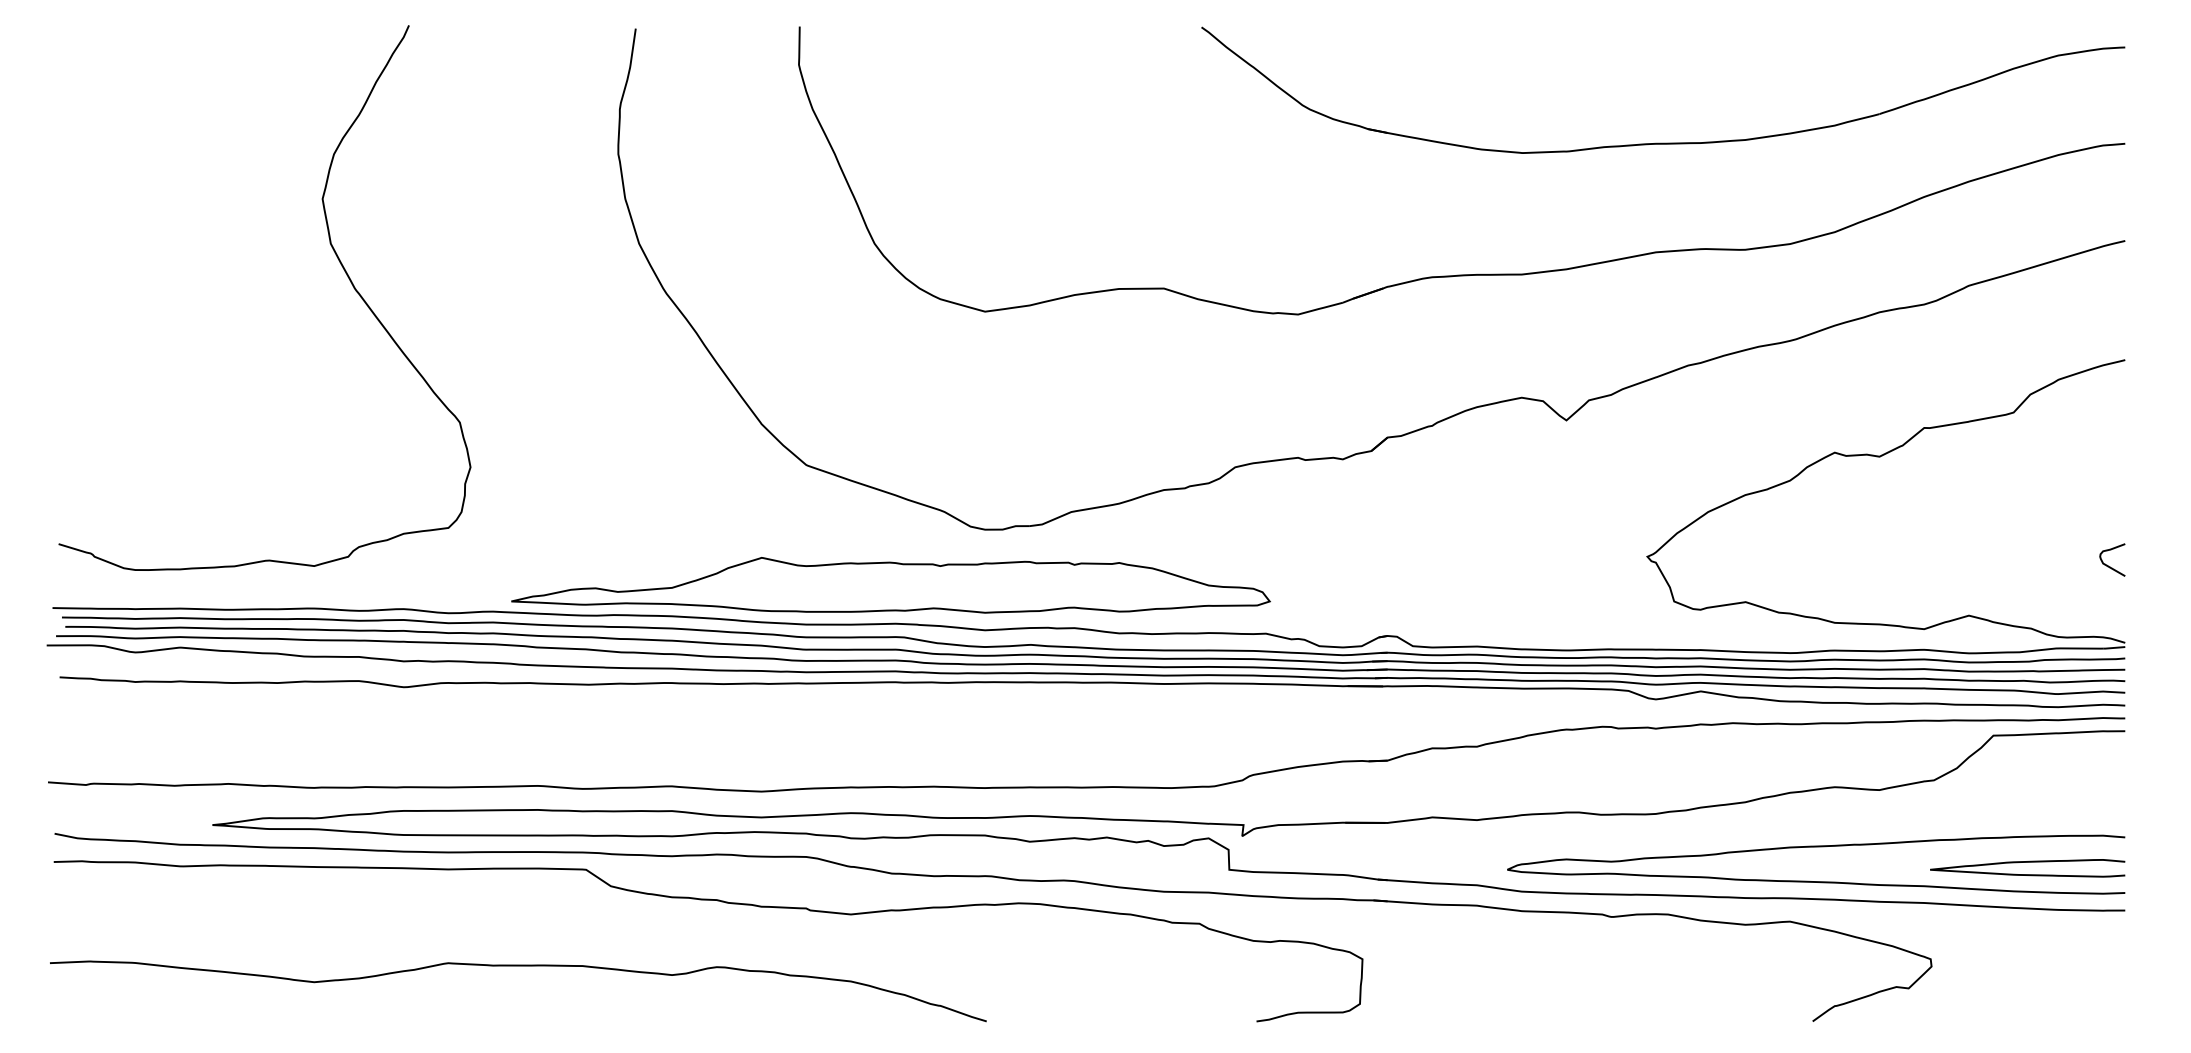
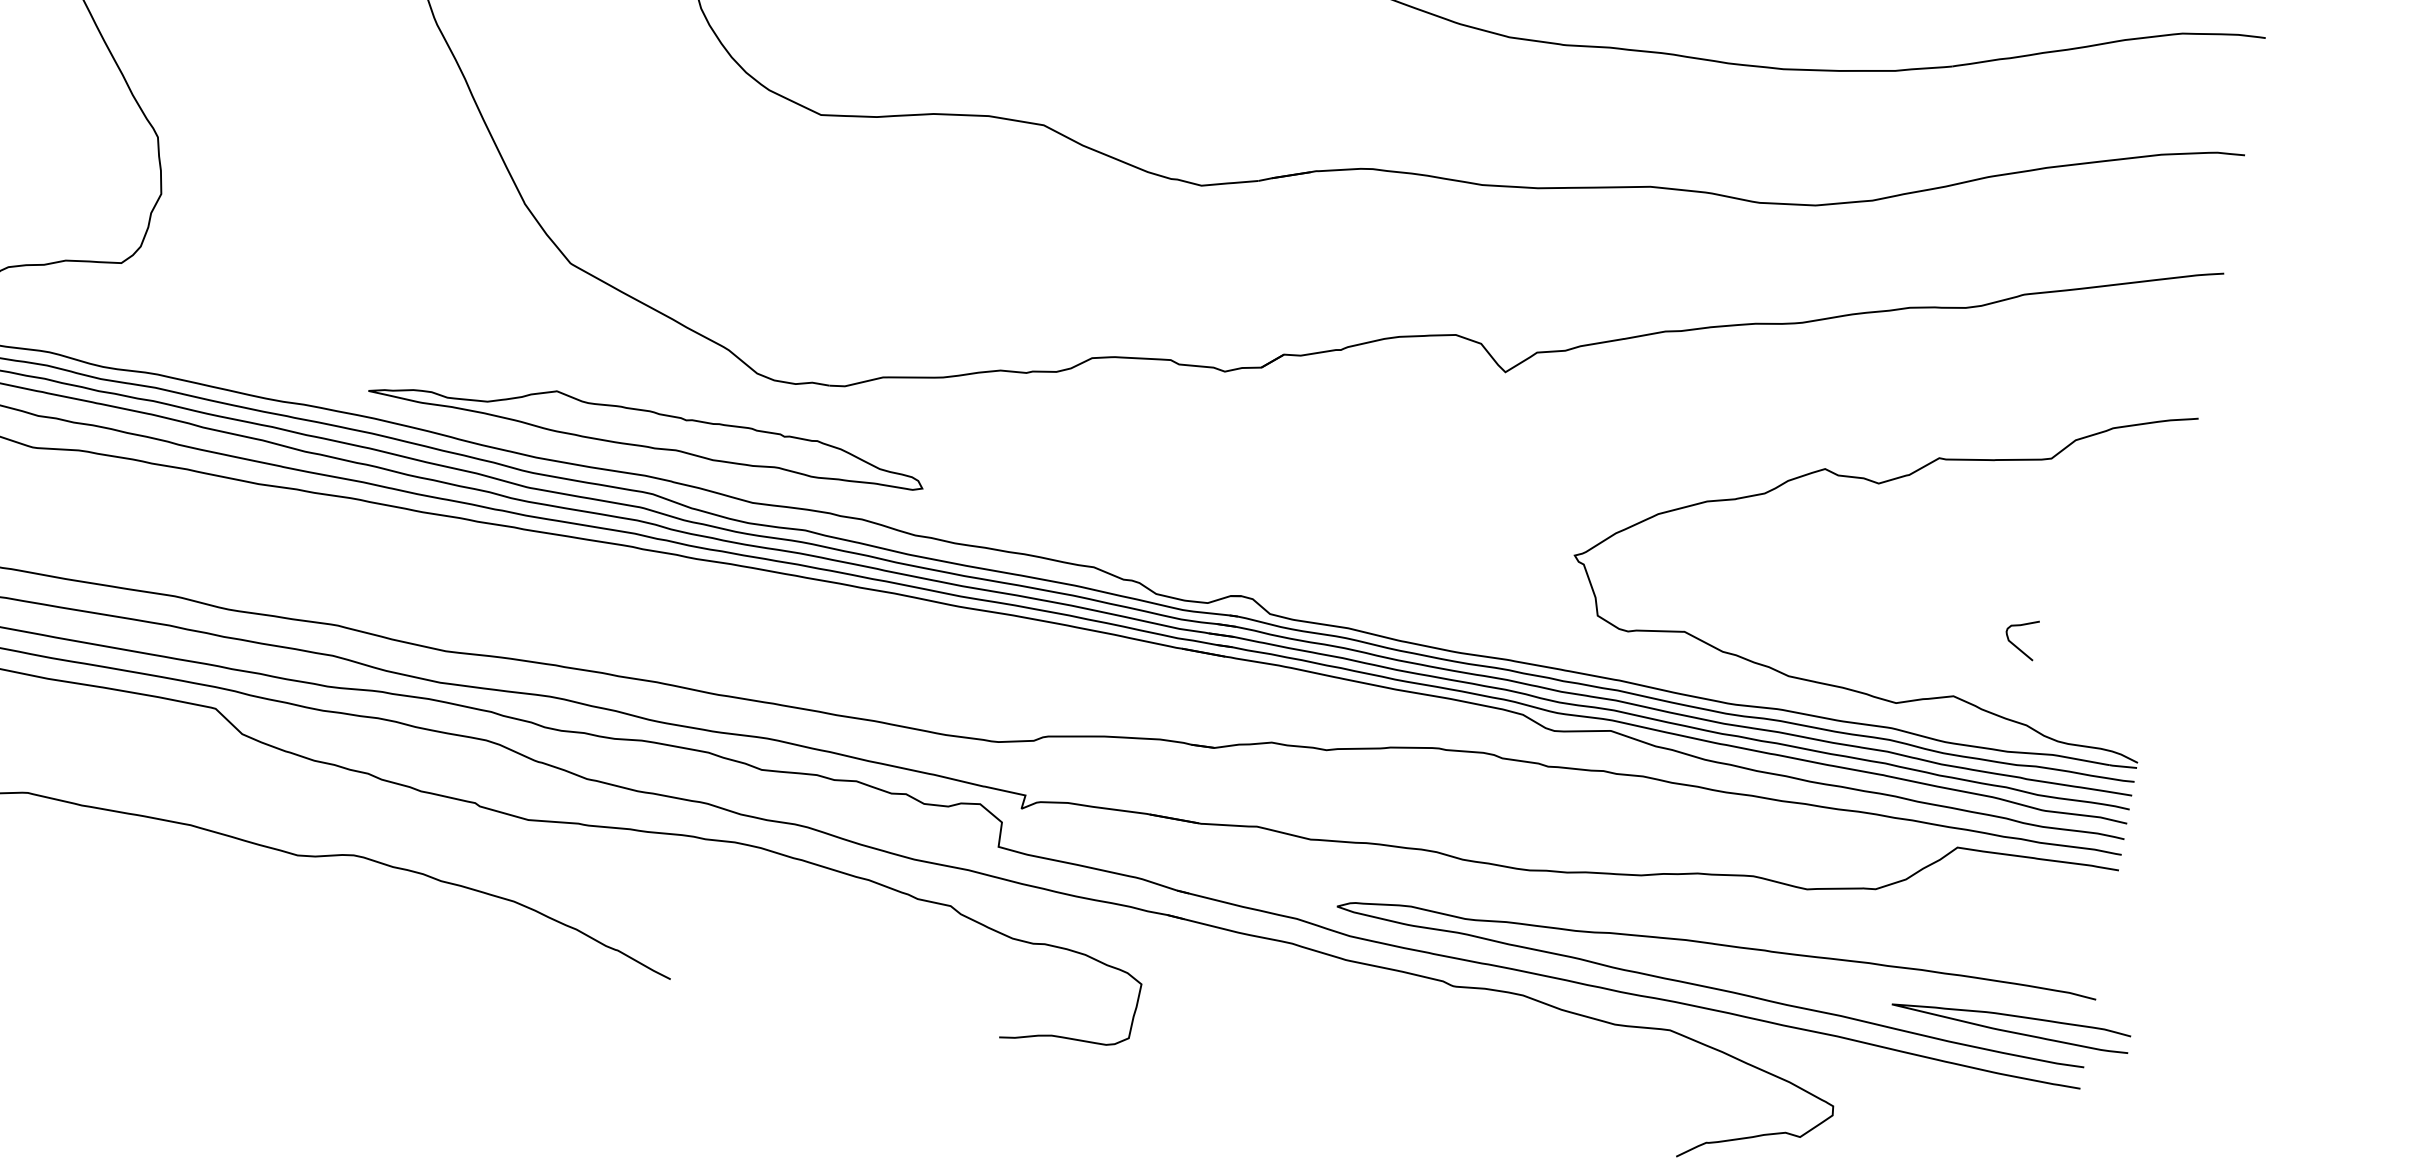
curve: (2107, 564) -> (2013, 642), moved
part: (890, 585) -> (647, 428), size x0.6
curve: (2027, 862) -> (2011, 1016), moved

